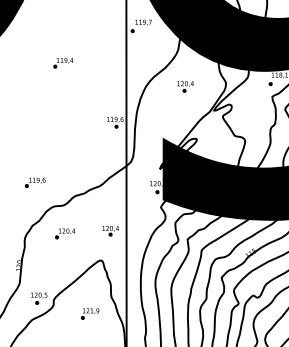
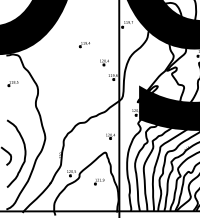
part: (185, 86) -> (104, 62), moved
part: (33, 183) -> (68, 110), removed
part: (64, 234) -> (85, 138), removed

